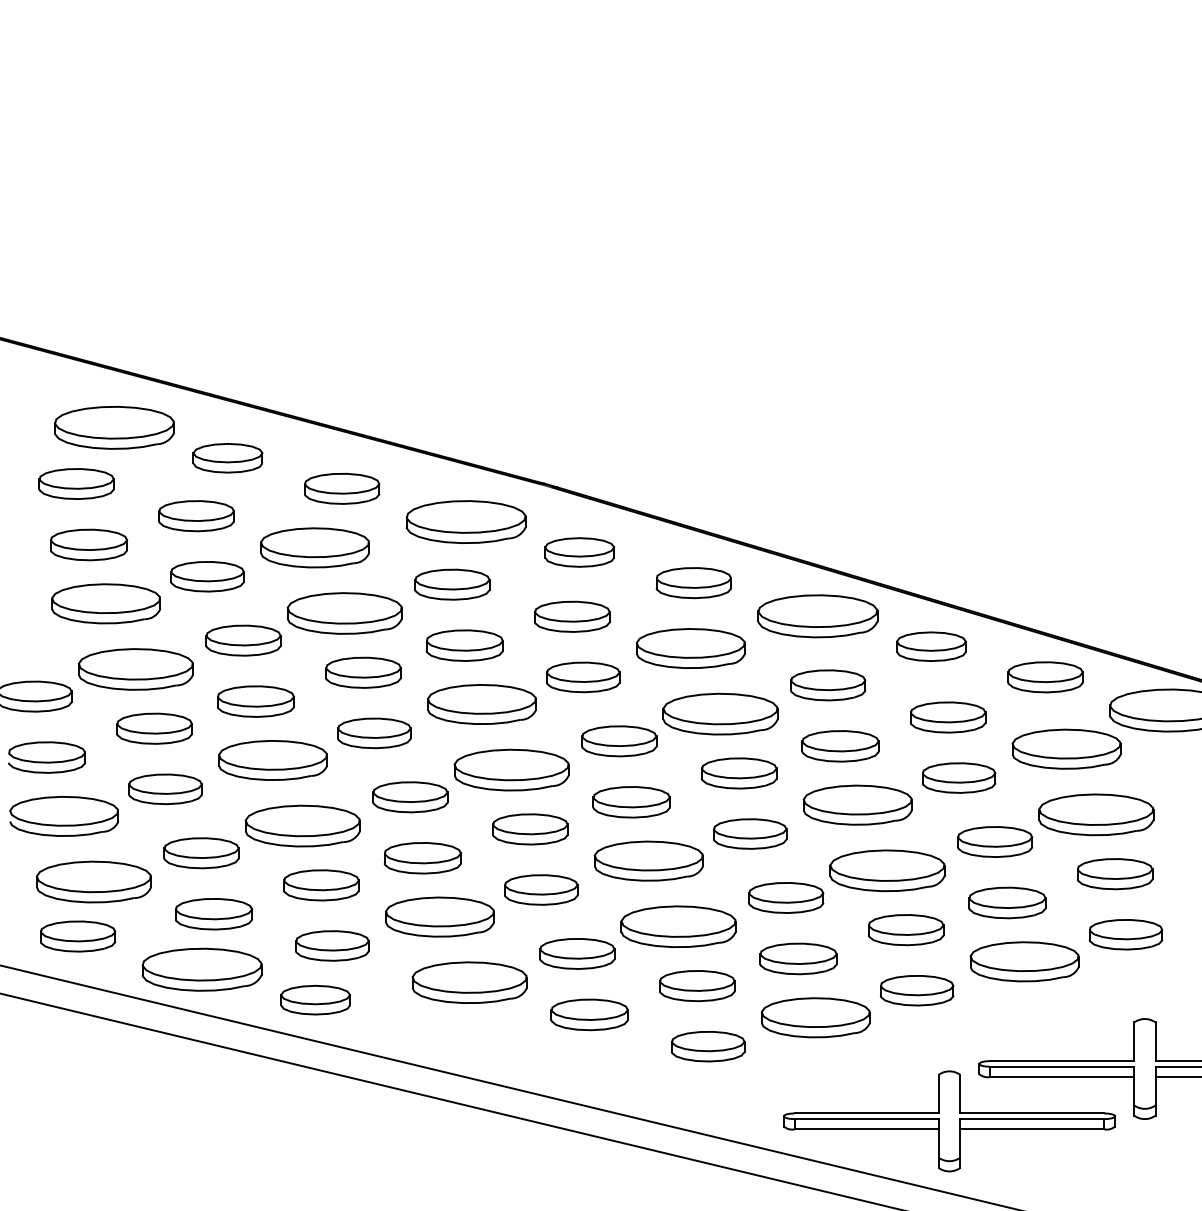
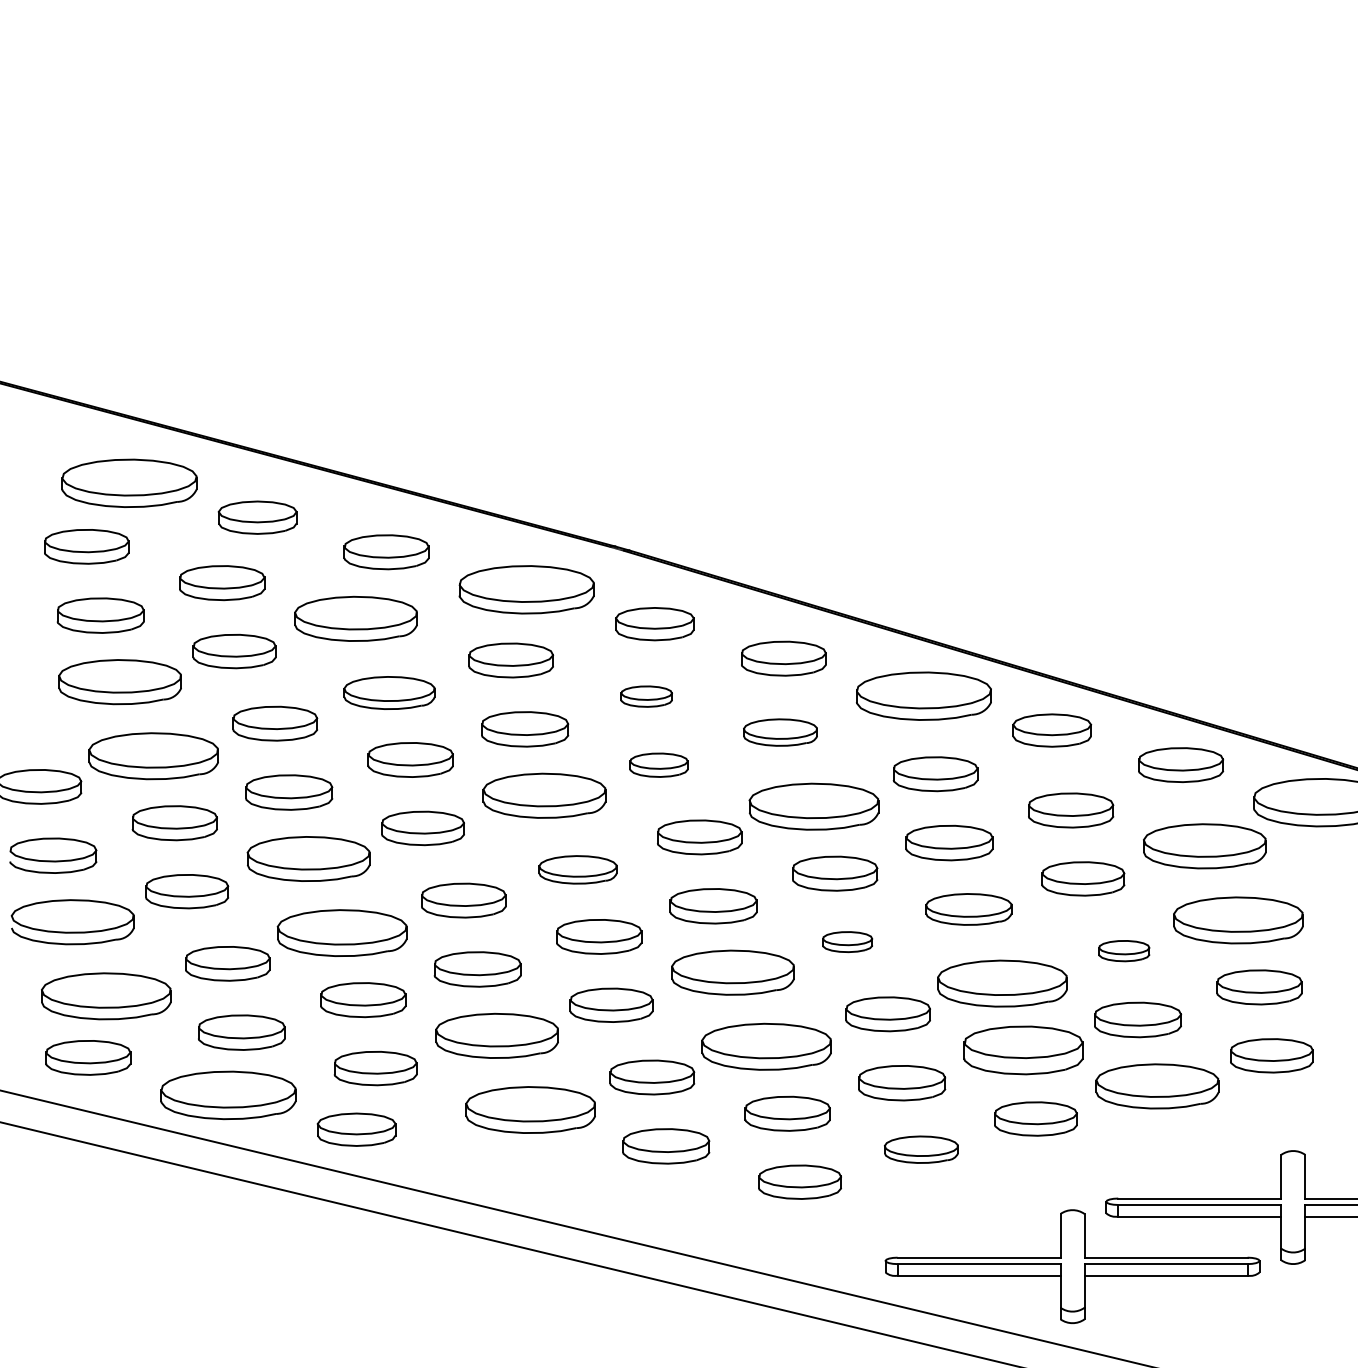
part: (344, 613) -> (389, 693), size x0.7
part: (572, 616) -> (646, 696), size x0.6
part: (690, 648) -> (780, 732), size x0.6
part: (583, 677) -> (659, 765), size x0.7
part: (511, 769) -> (577, 869), size x0.6
part: (857, 804) -> (968, 908), size x0.7
part: (750, 833) -> (847, 941), size x0.6
part: (995, 841) -> (1124, 950), size x0.6
part: (906, 930) -> (1024, 1051), size x1.4
part: (815, 1017) -> (921, 1149), size x0.6

